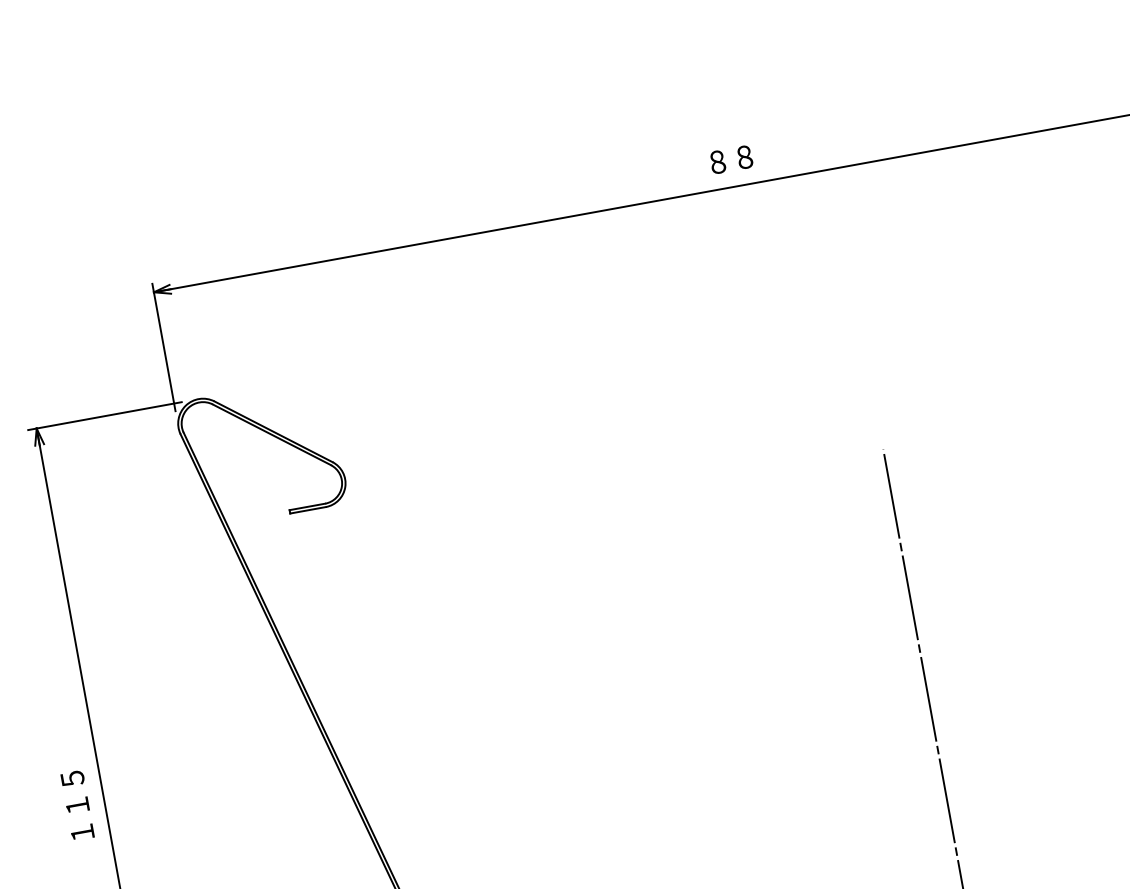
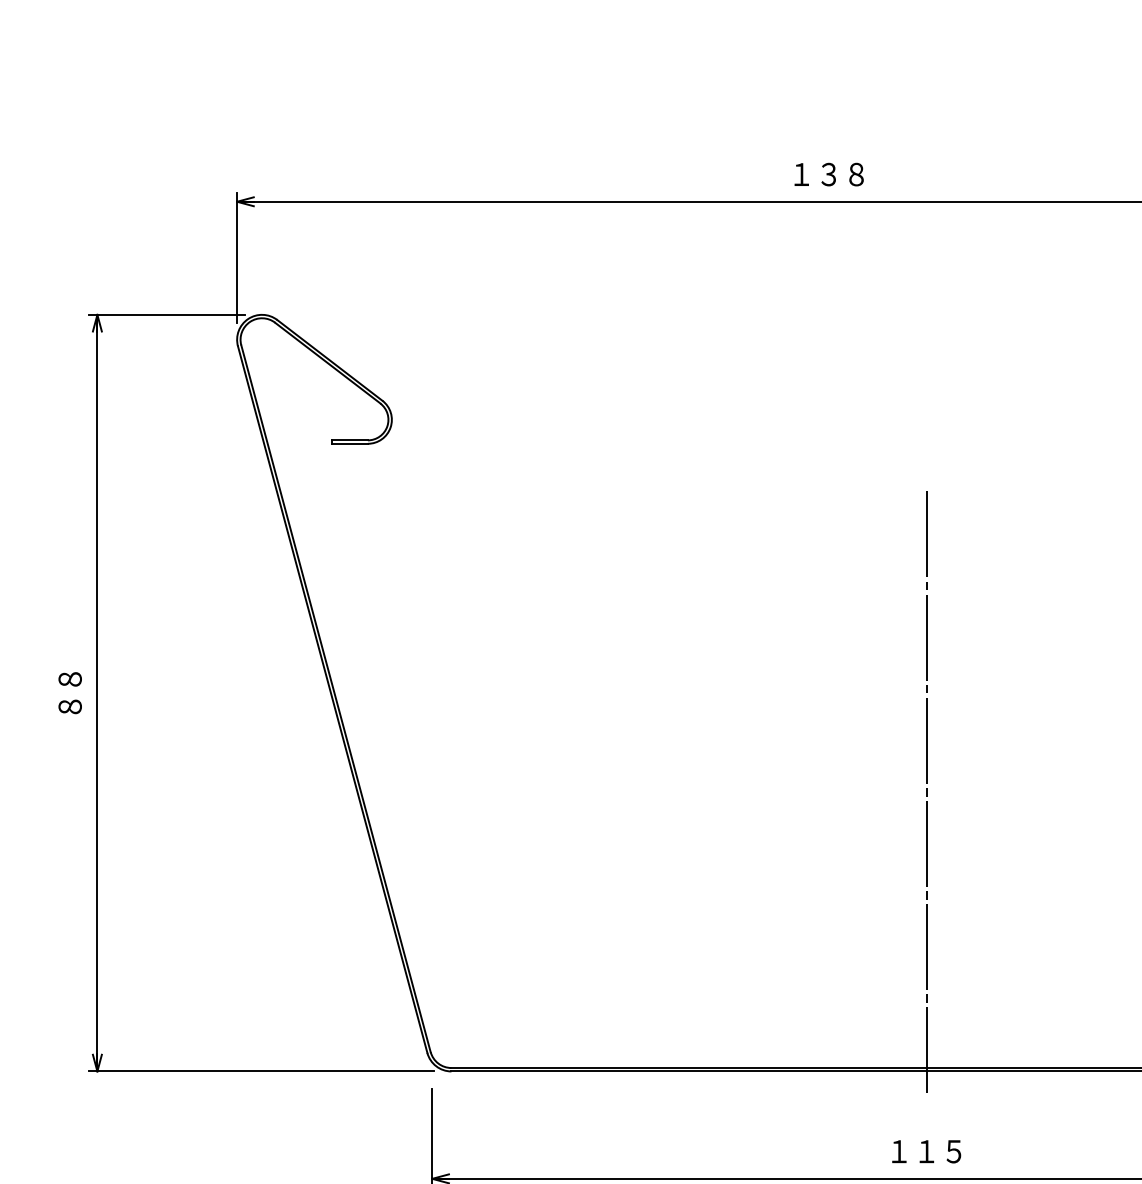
text: (730, 159) -> (828, 174), ８８ -> １３８
text: (76, 805) -> (69, 692), １１５ -> ８８

